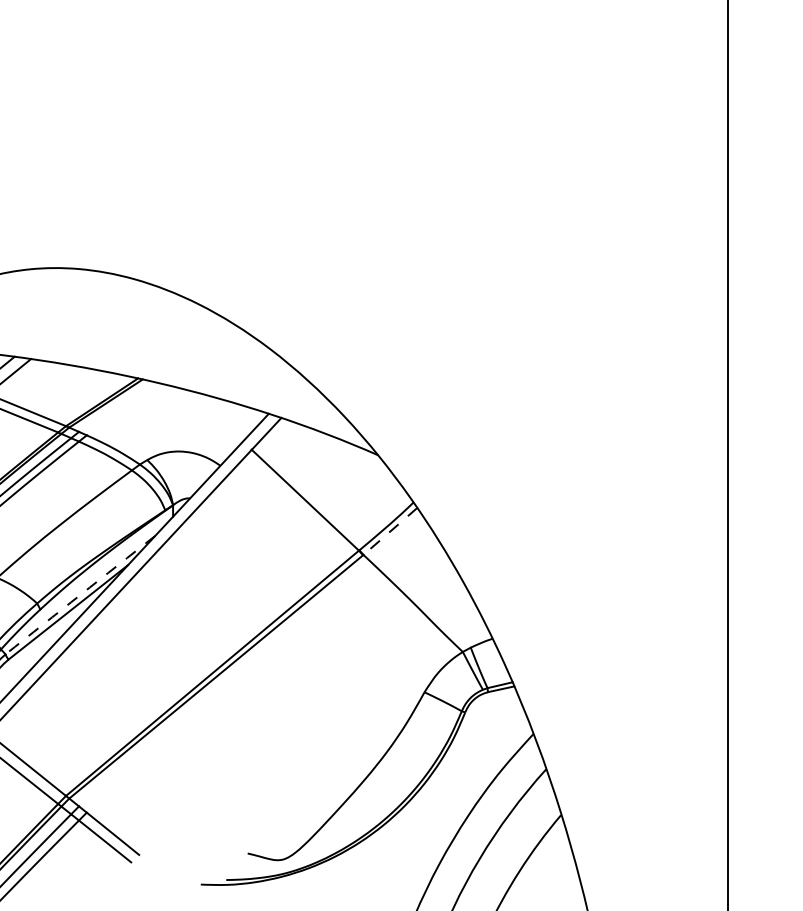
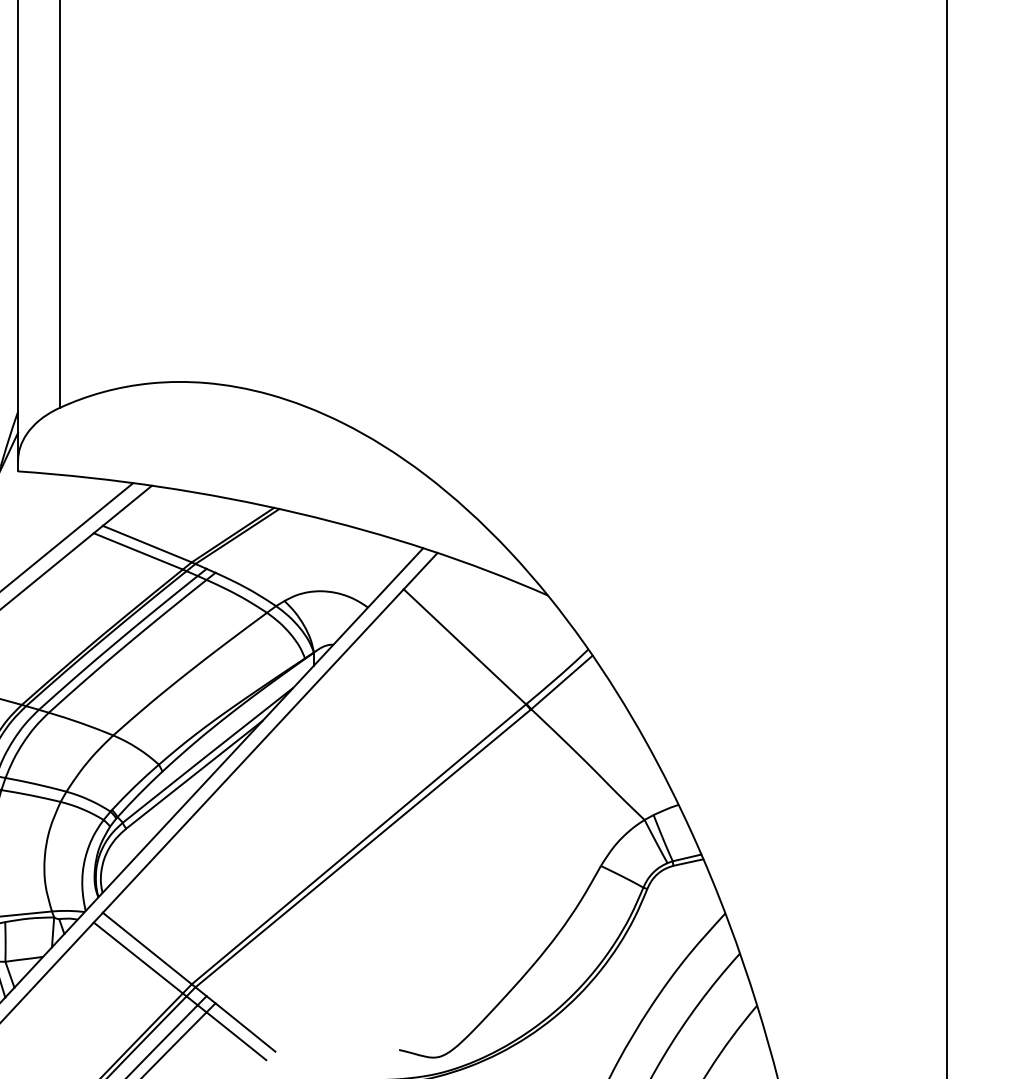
line: (390, 531) -> (561, 682), dashed -> solid
arc: (80, 595) -> (208, 755), dashed -> solid

